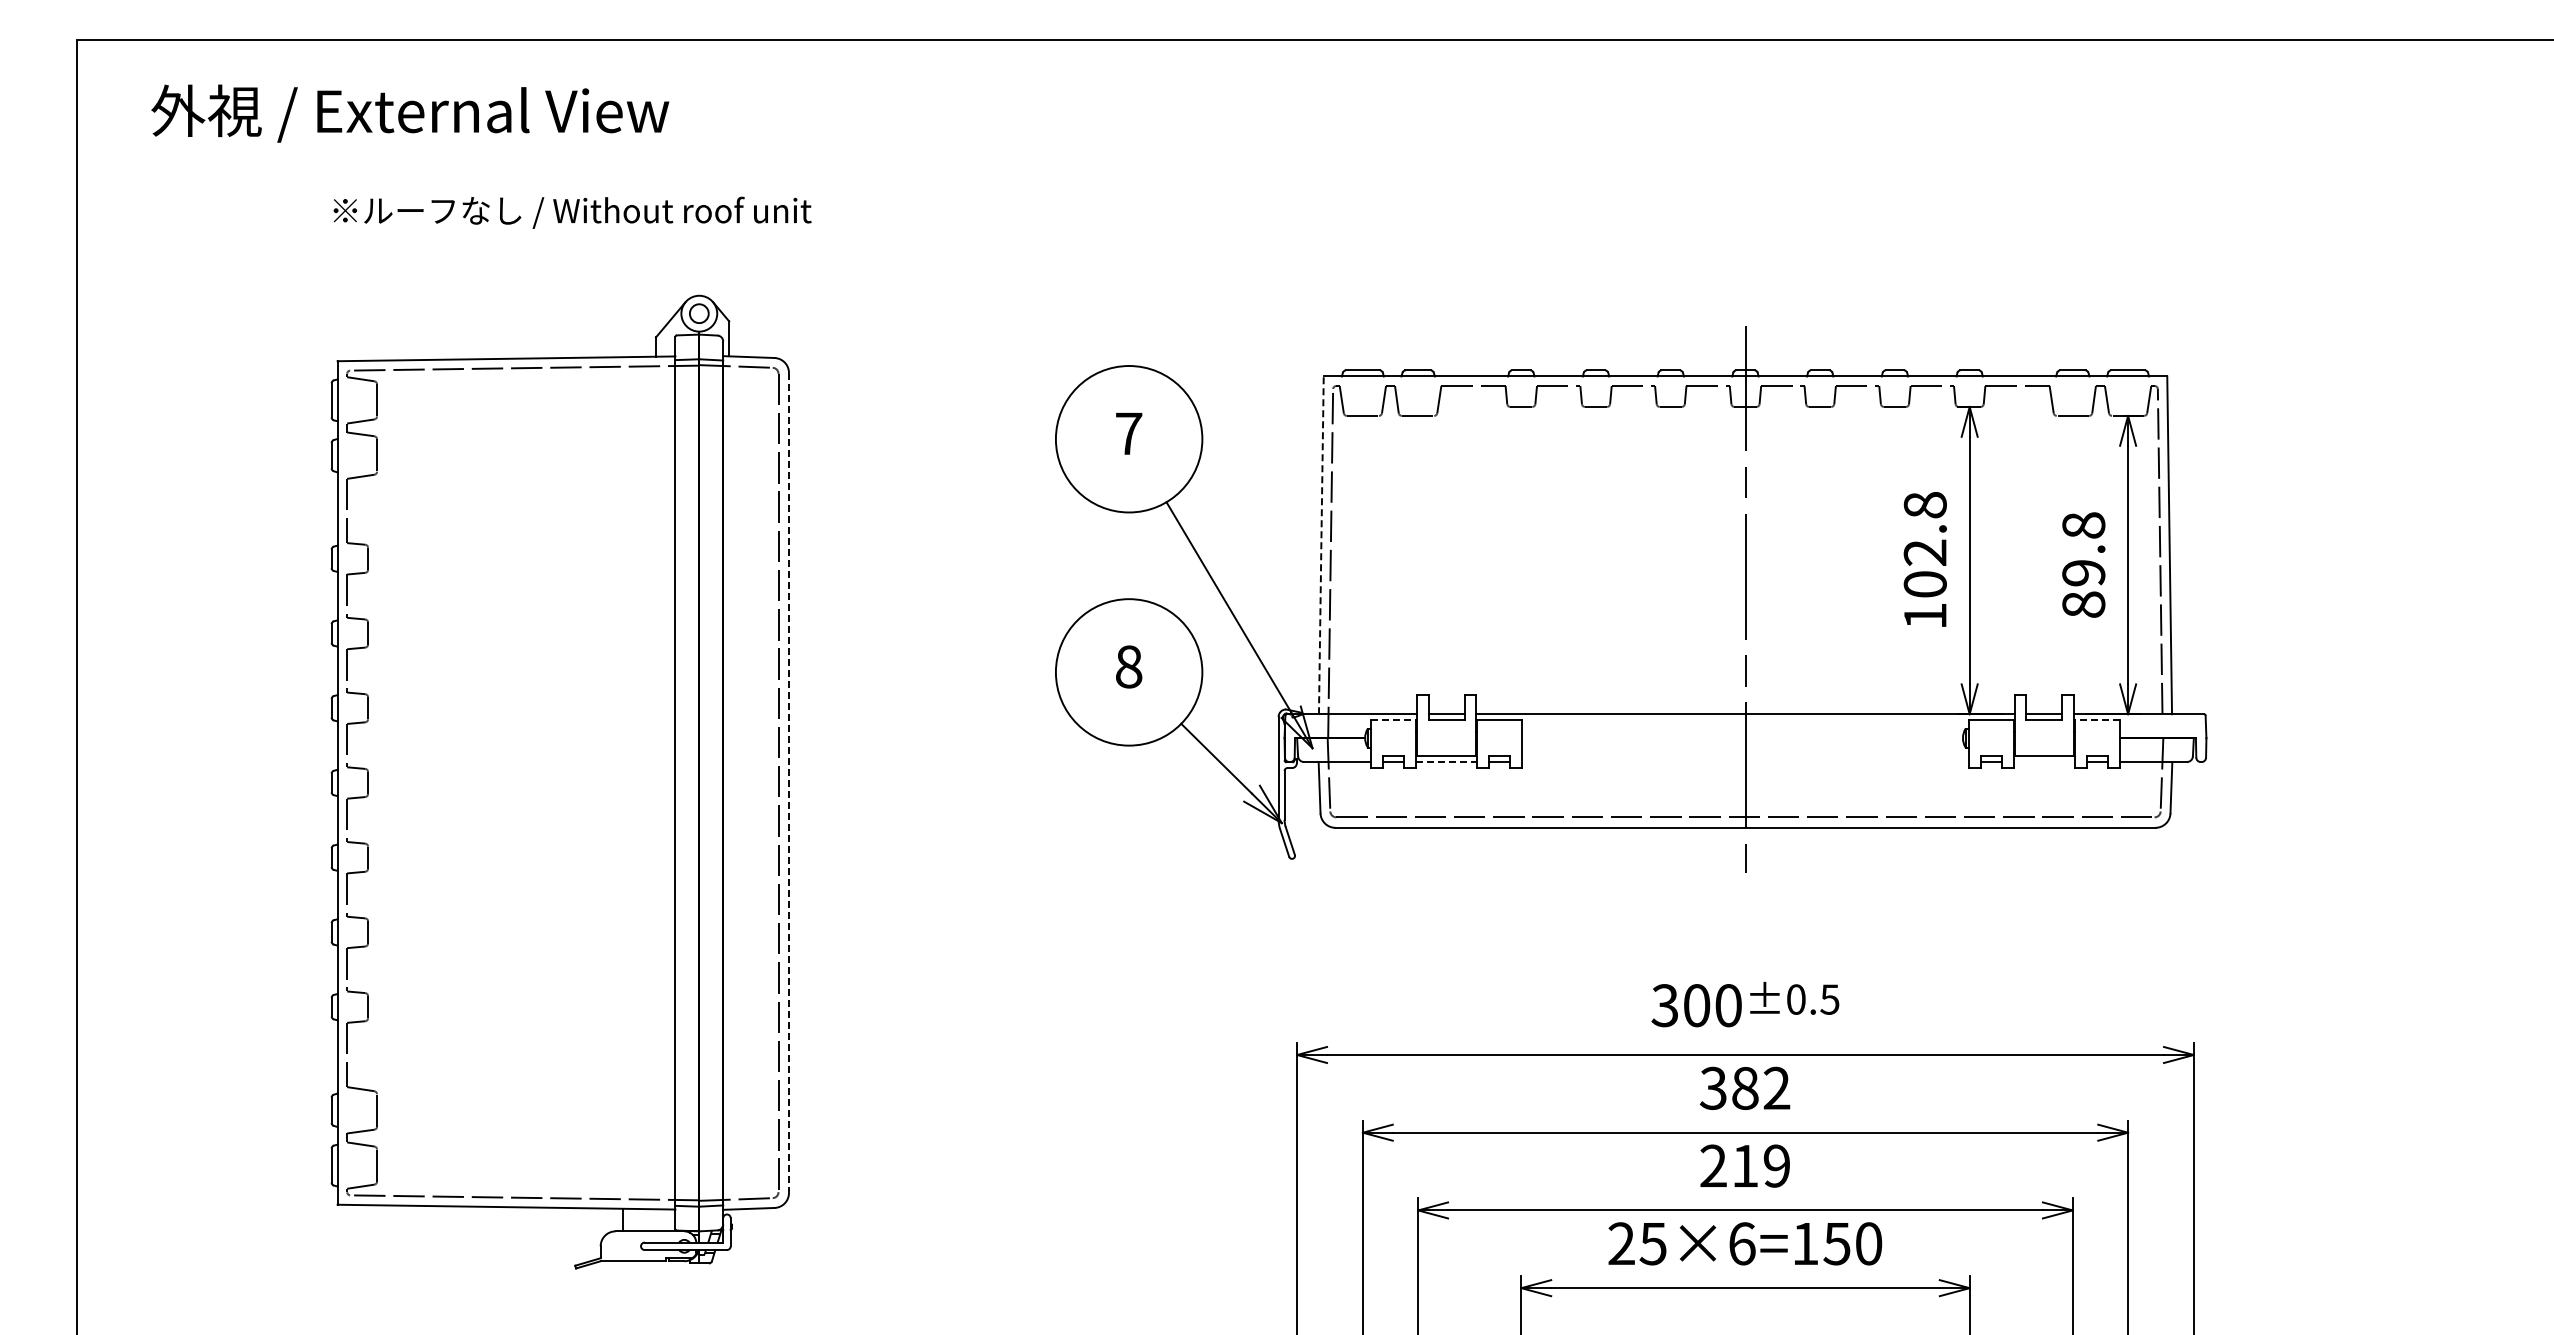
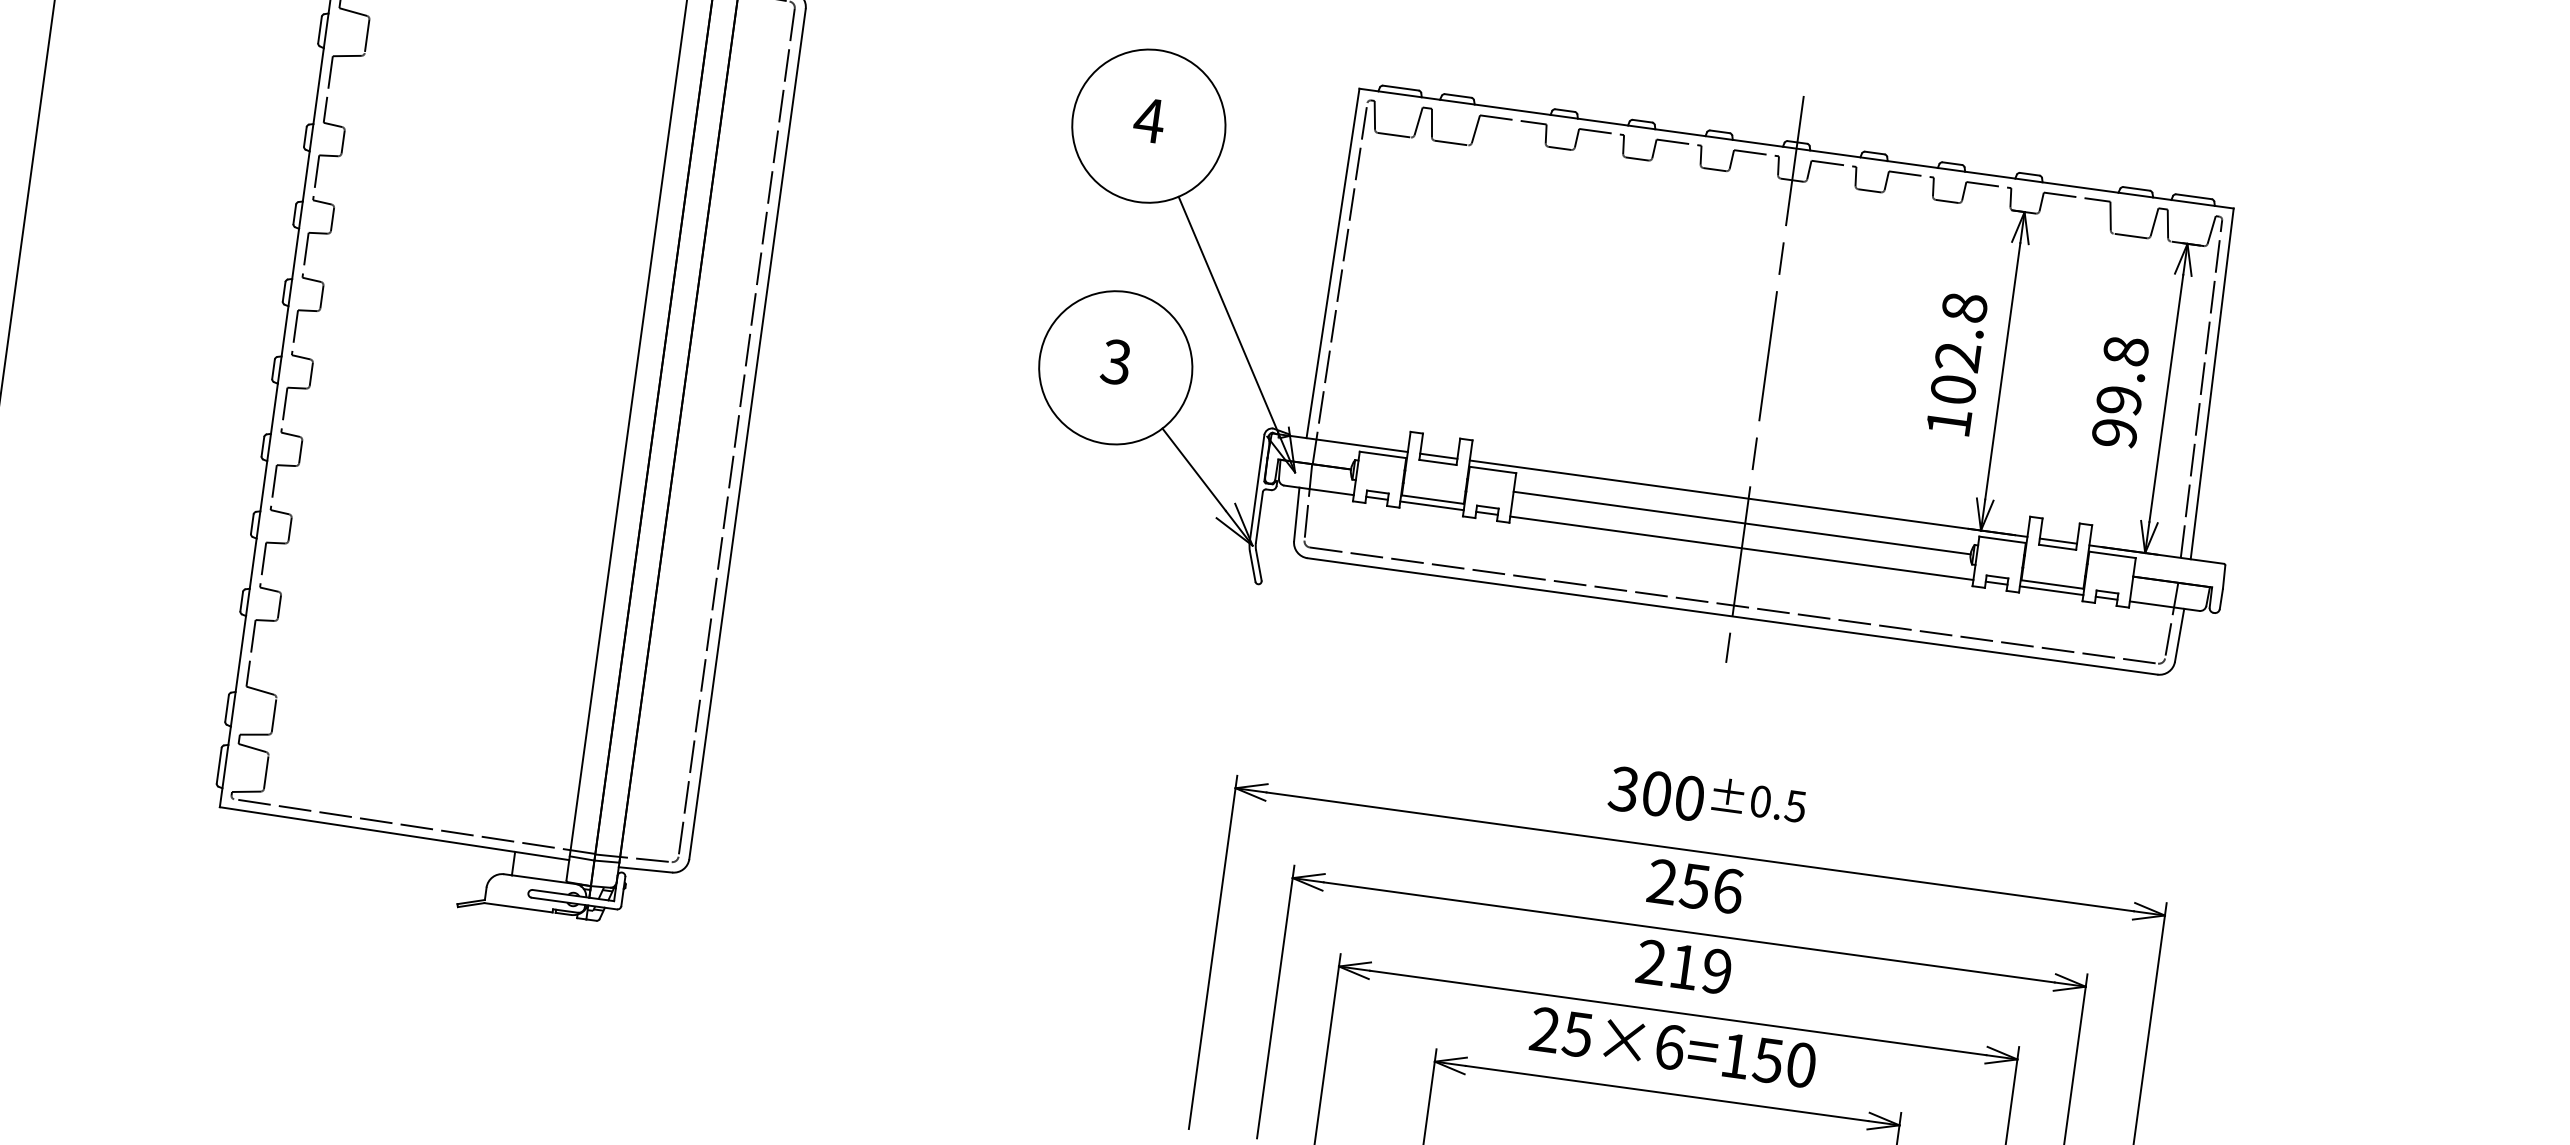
text: (1128, 433) -> (1149, 120), 7 -> 4
line: (1321, 545) -> (1333, 263), dashed -> solid
text: (2083, 604) -> (2114, 432), 89.8 -> 99.8
text: (1128, 666) -> (1115, 361), 8 -> 3
line: (1394, 720) -> (1383, 455), dashed -> solid
line: (2096, 720) -> (2111, 555), dashed -> solid
line: (1742, 738) -> (1742, 523), added
line: (1446, 762) -> (1431, 506), dashed -> solid
line: (1745, 762) -> (1741, 548), added
line: (2044, 762) -> (2051, 591), added
line: (788, 783) -> (746, 434), dashed -> solid
text: (1744, 1088) -> (1694, 886), 382 -> 256

